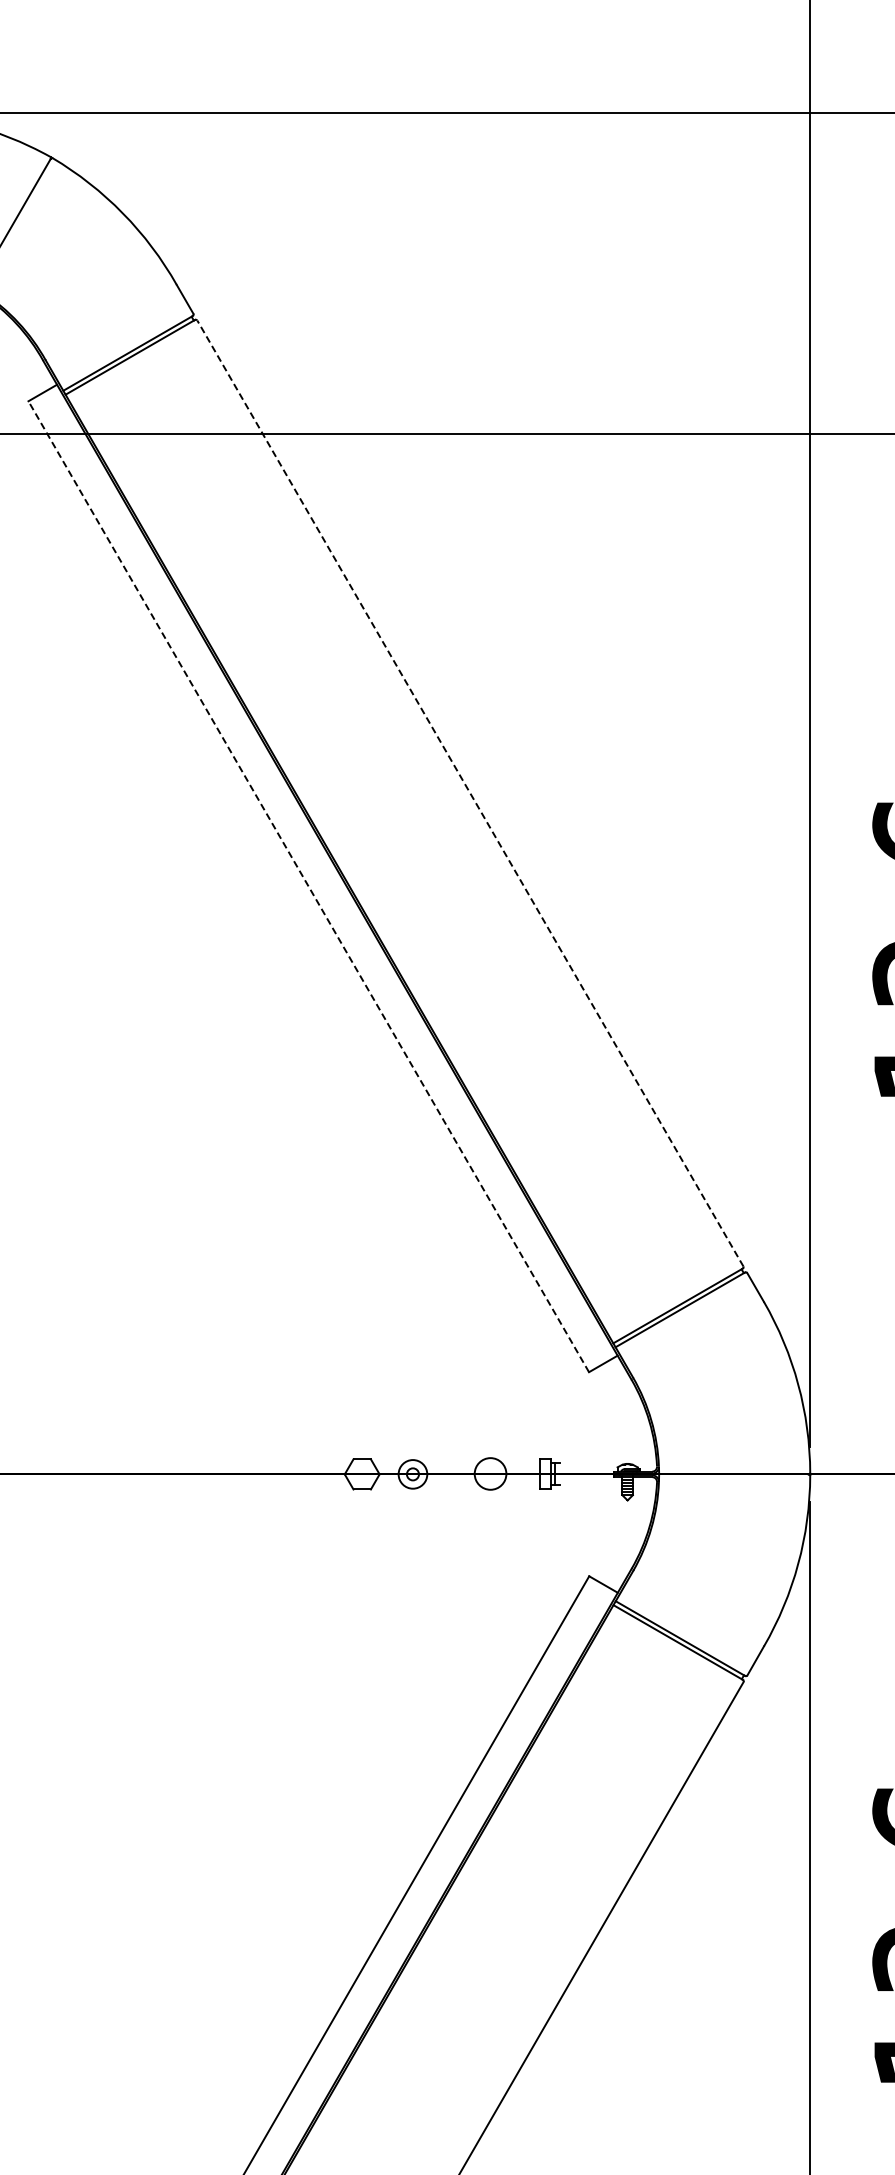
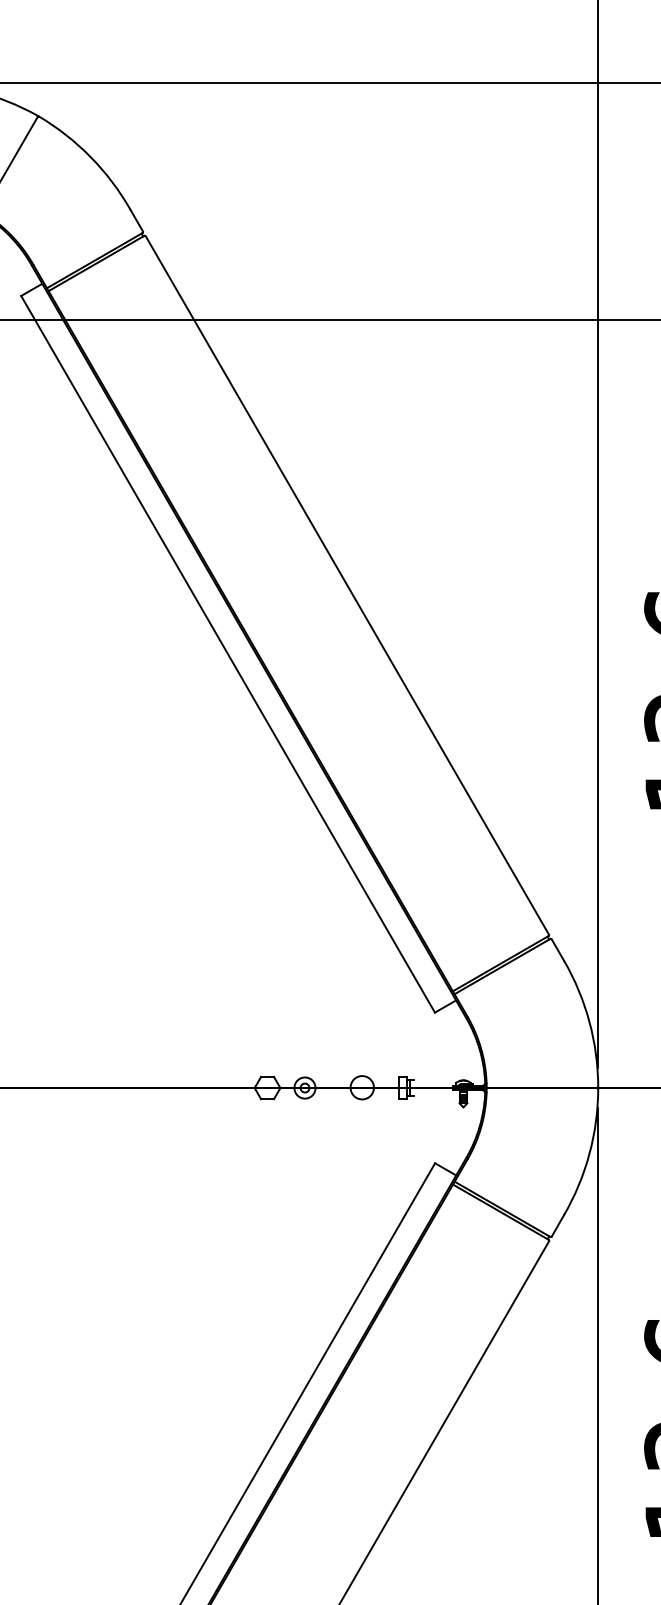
line: (470, 793) -> (347, 585), dashed -> solid
line: (308, 886) -> (227, 654), dashed -> solid

